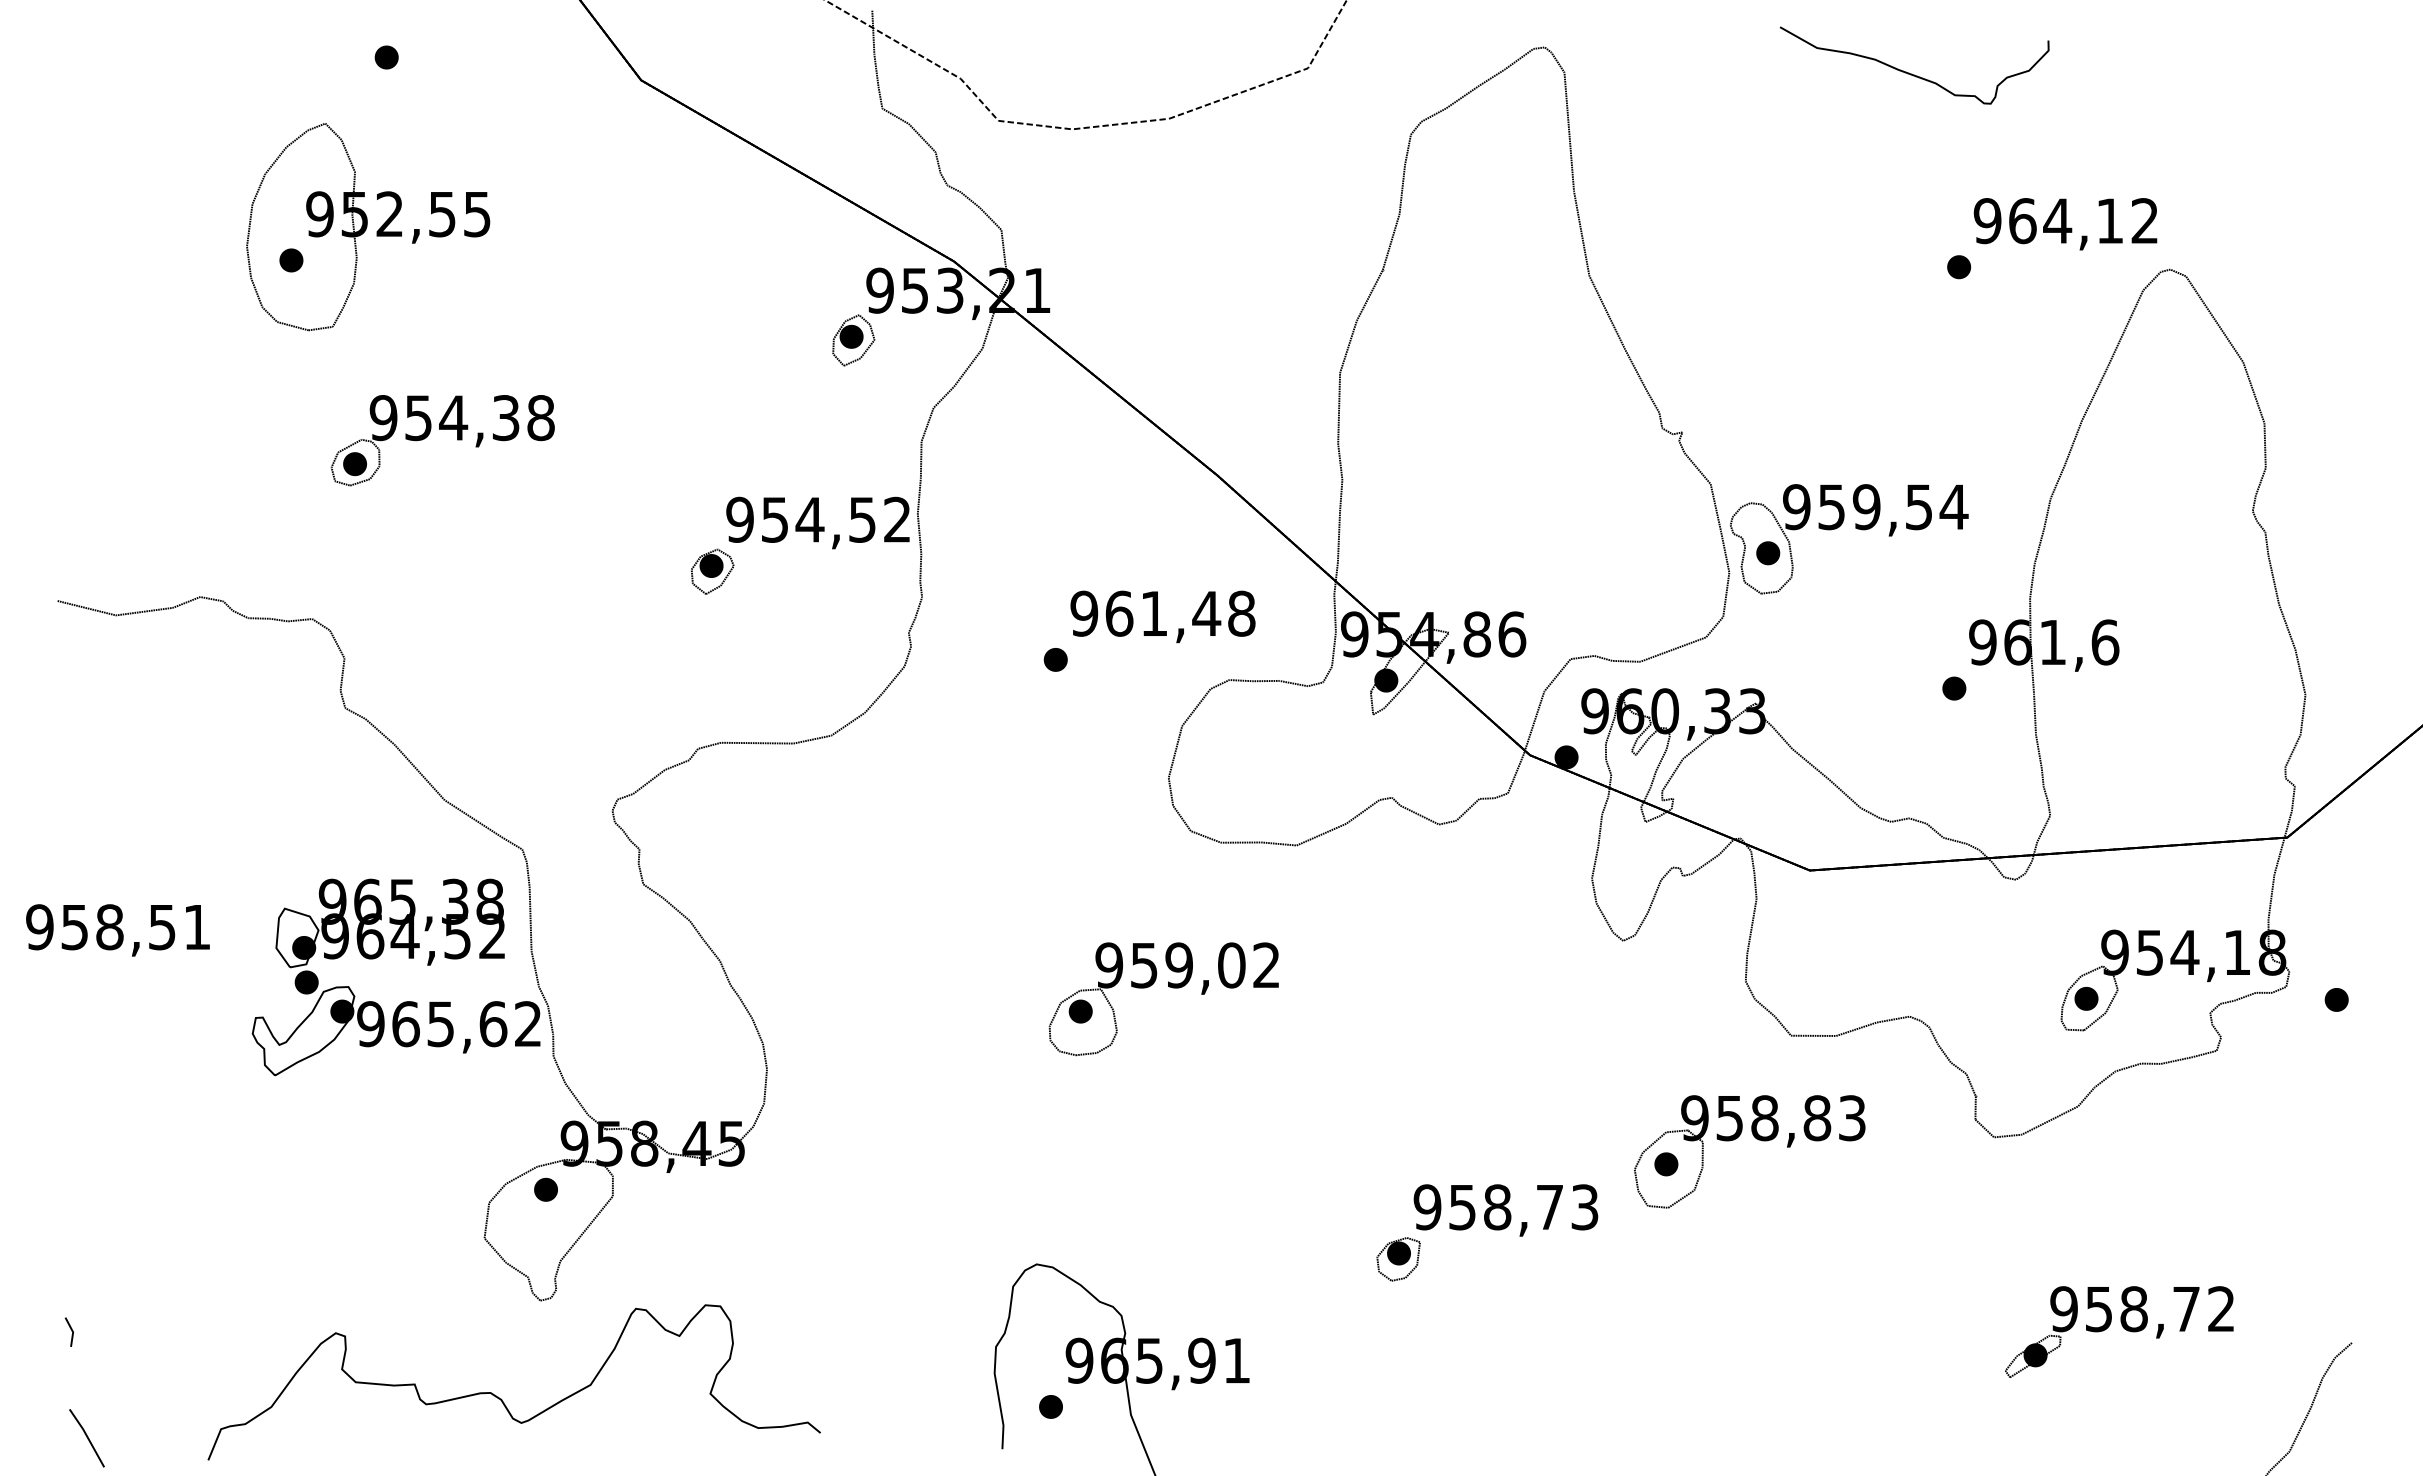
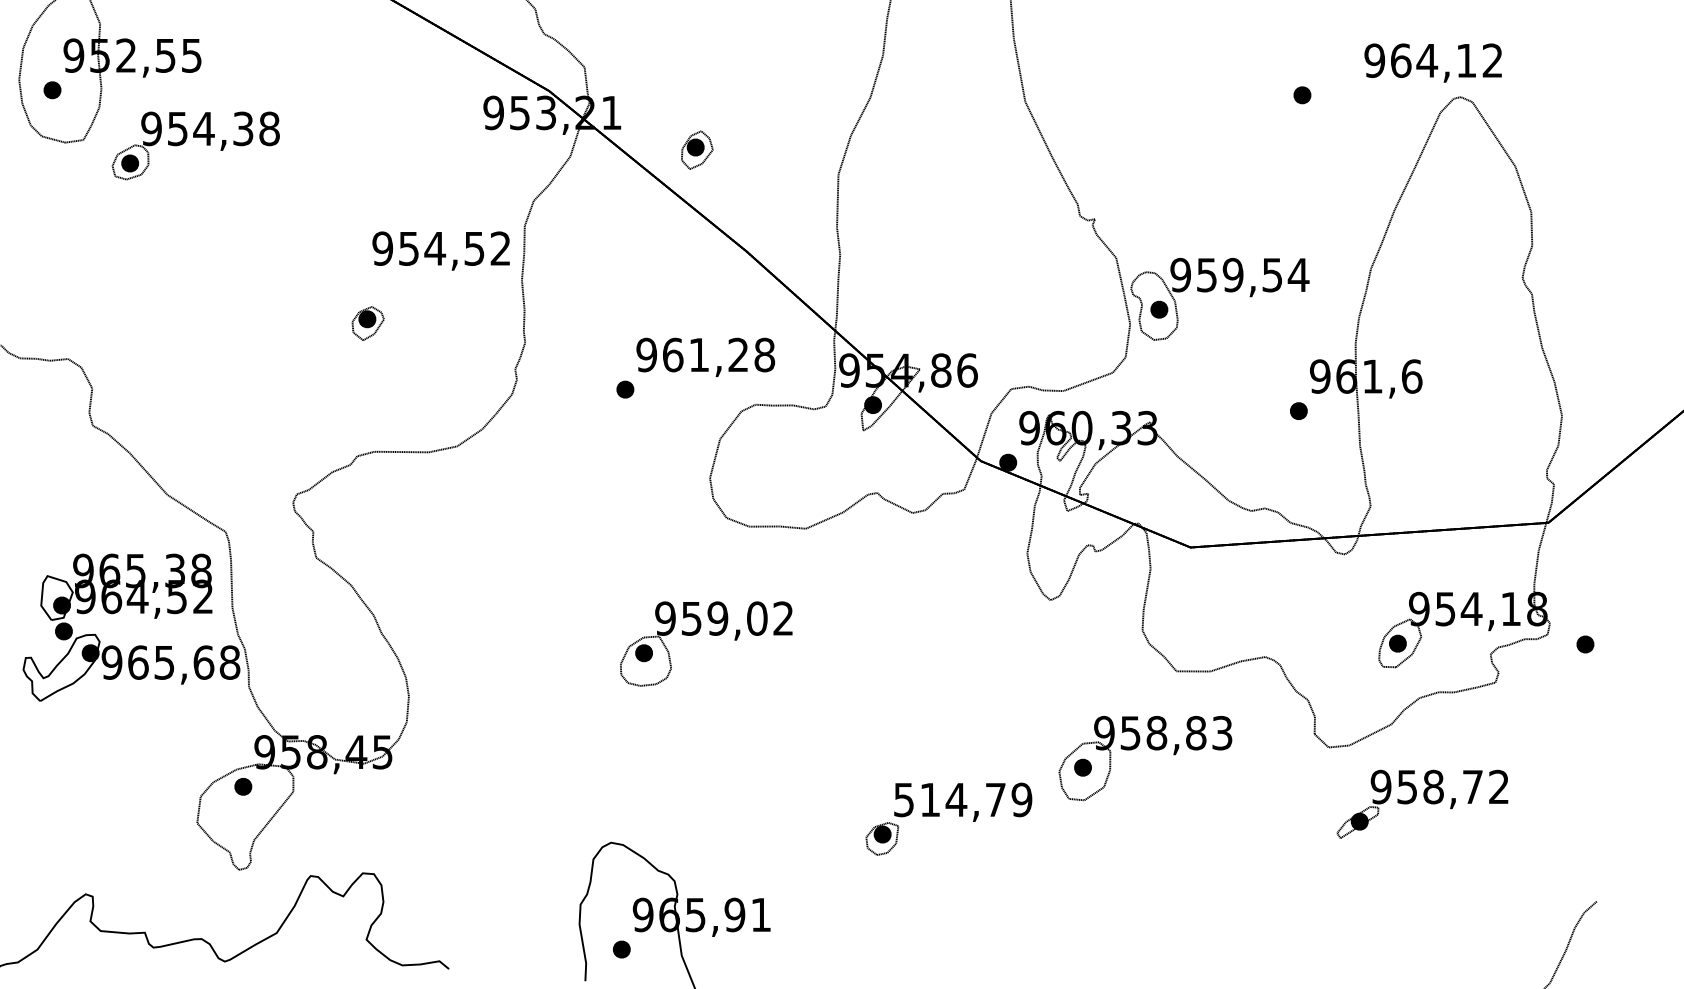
text: (2065, 224) -> (1433, 63), moved
part: (853, 340) -> (697, 150), moved
part: (442, 429) -> (195, 137), moved
text: (817, 522) -> (440, 250), moved
text: (1206, 612) -> (738, 354), 961,48 -> 961,28
text: (528, 1024) -> (230, 662), 965,62 -> 965,68
text: (1505, 1207) -> (962, 800), 958,73 -> 514,79
part: (2119, 1331) -> (1422, 803), moved

